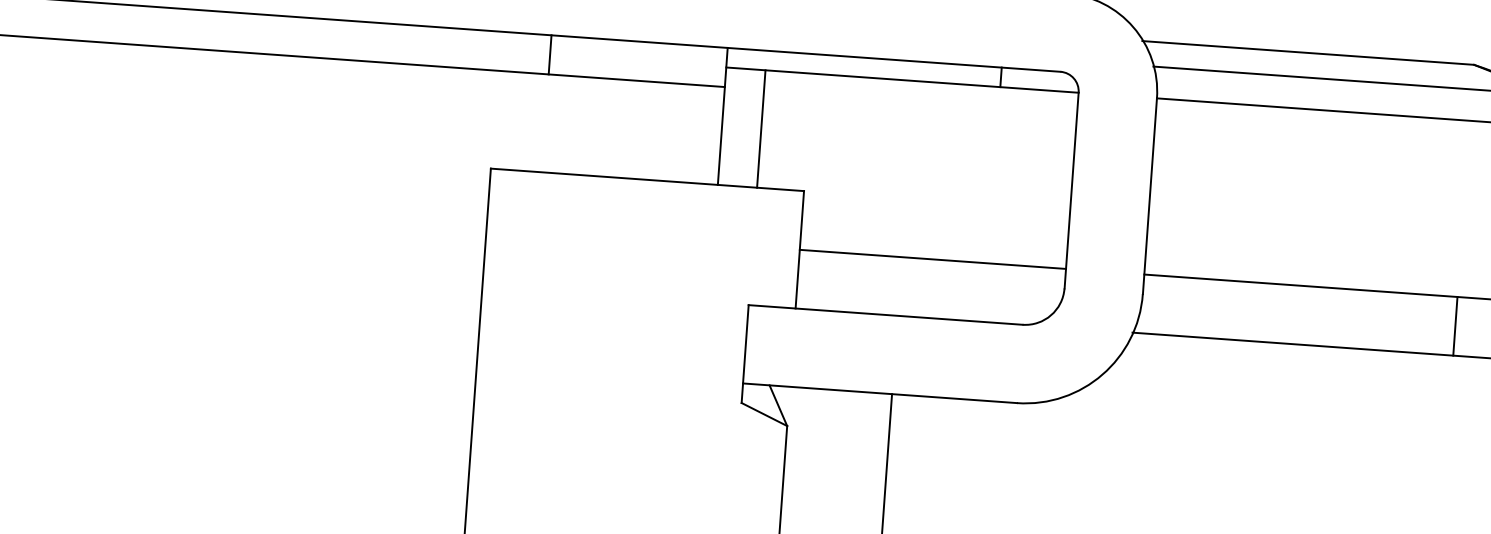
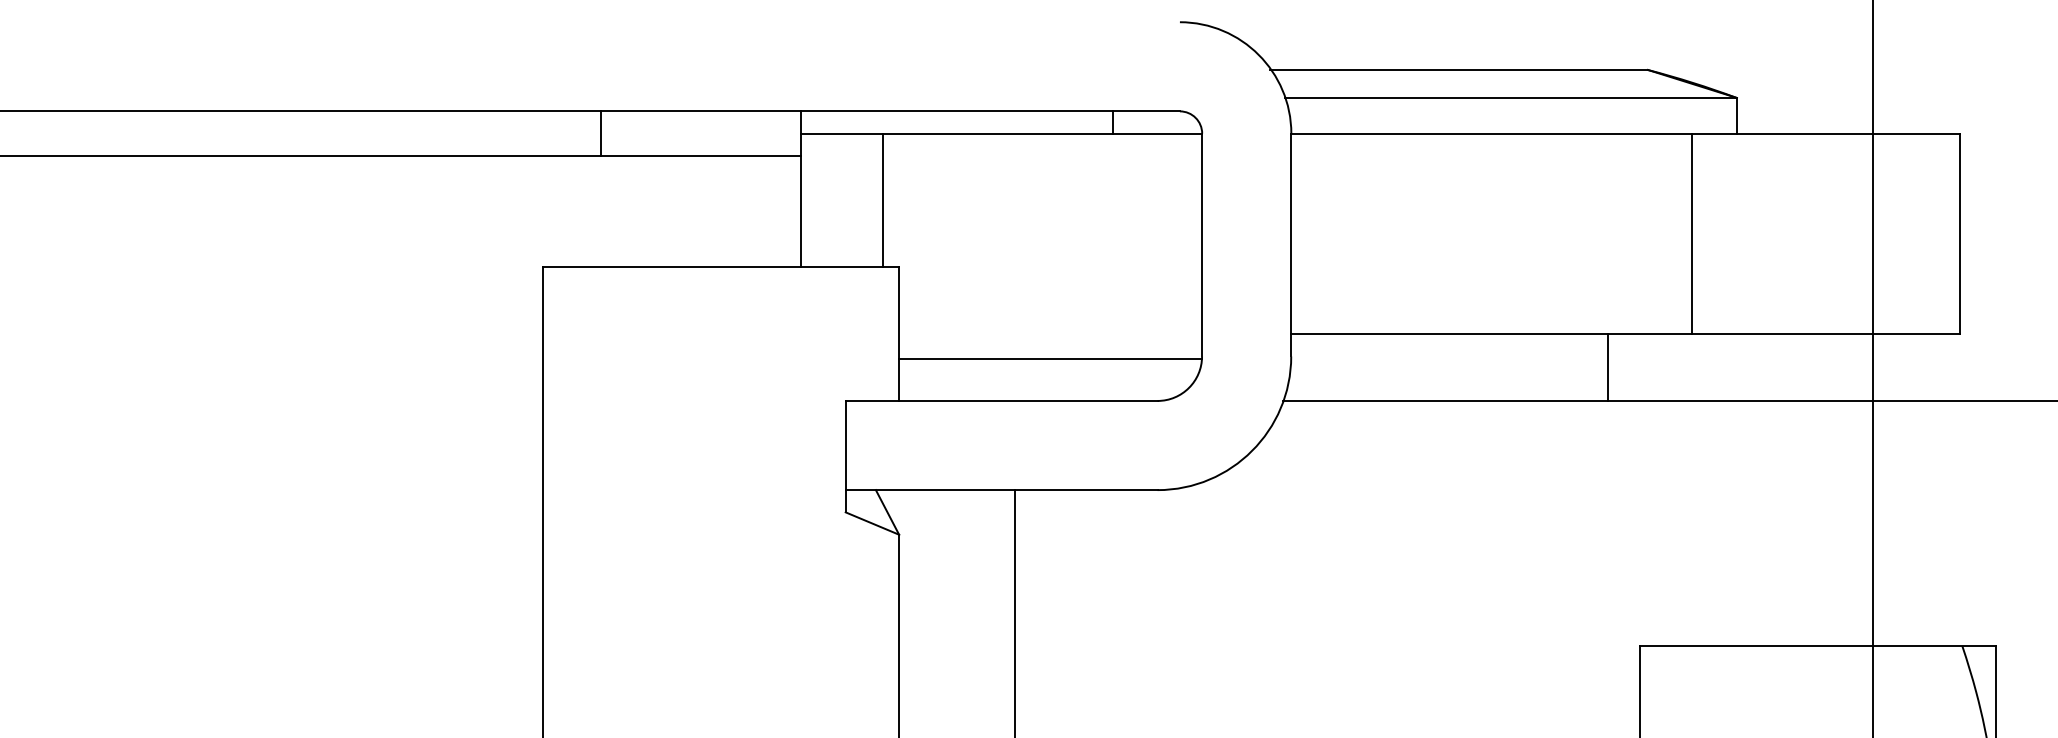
line: (761, 129) -> (882, 200), moved
line: (932, 259) -> (1050, 359), moved
line: (1455, 326) -> (1607, 367), moved

